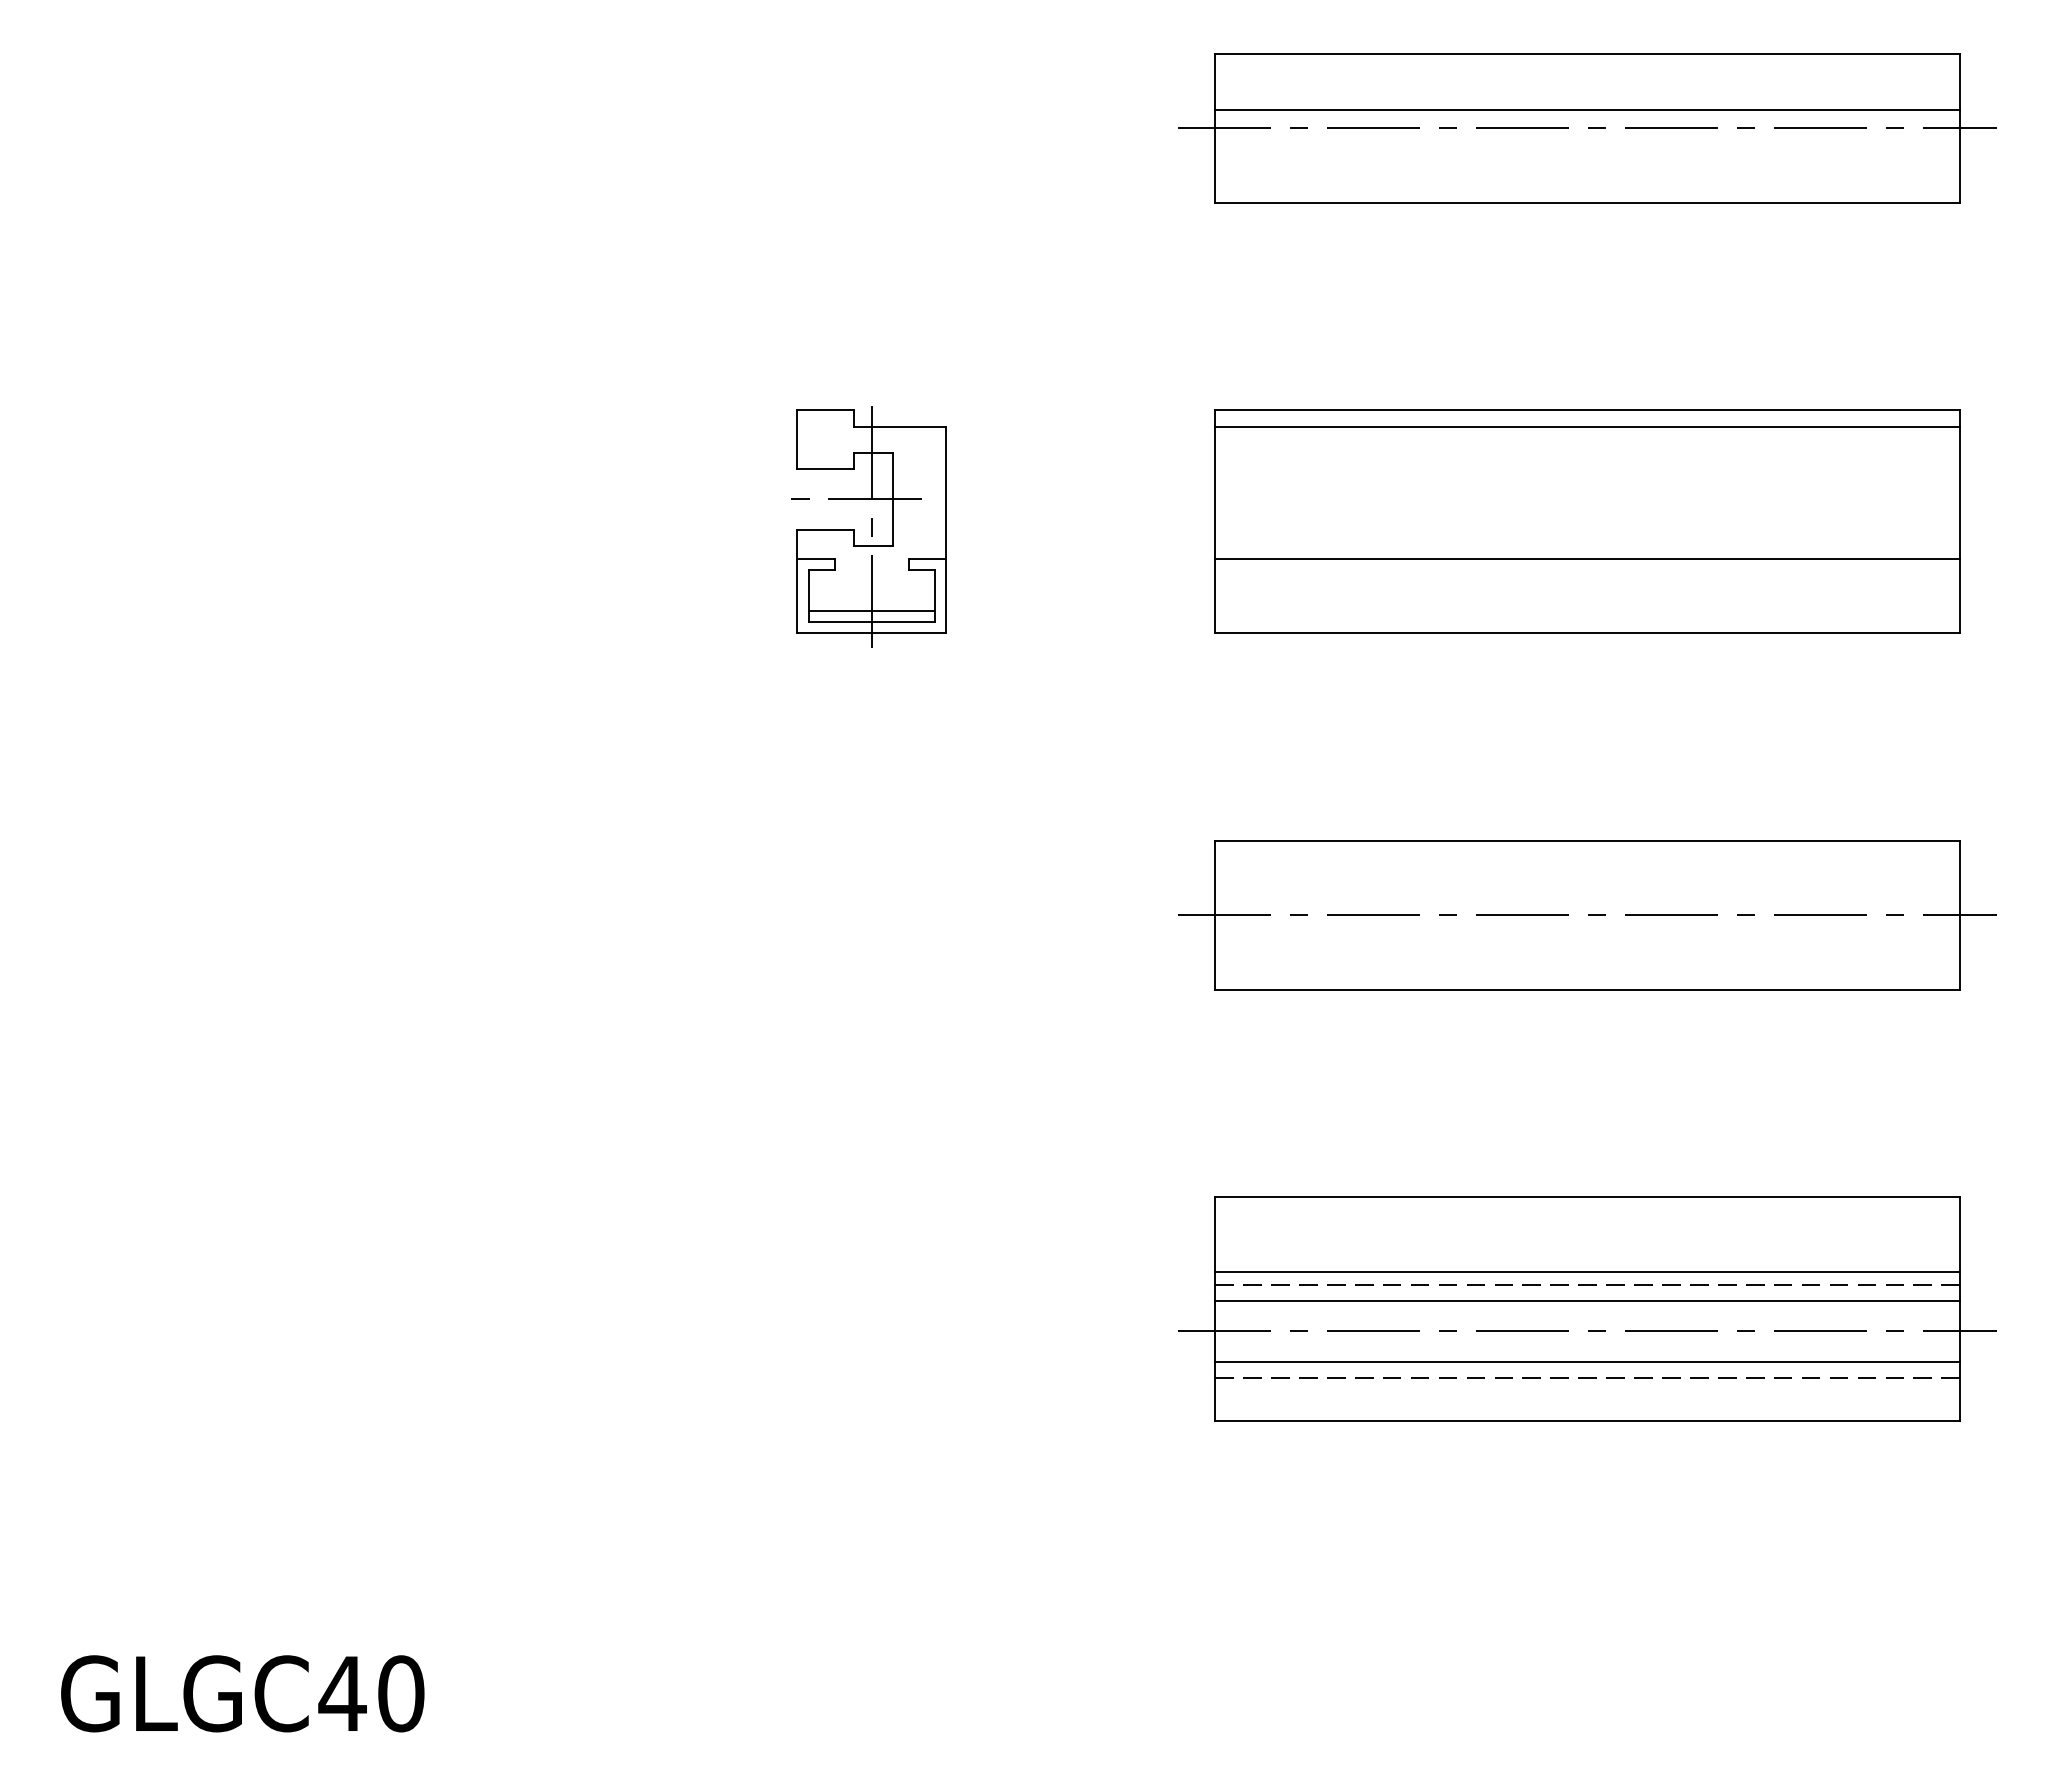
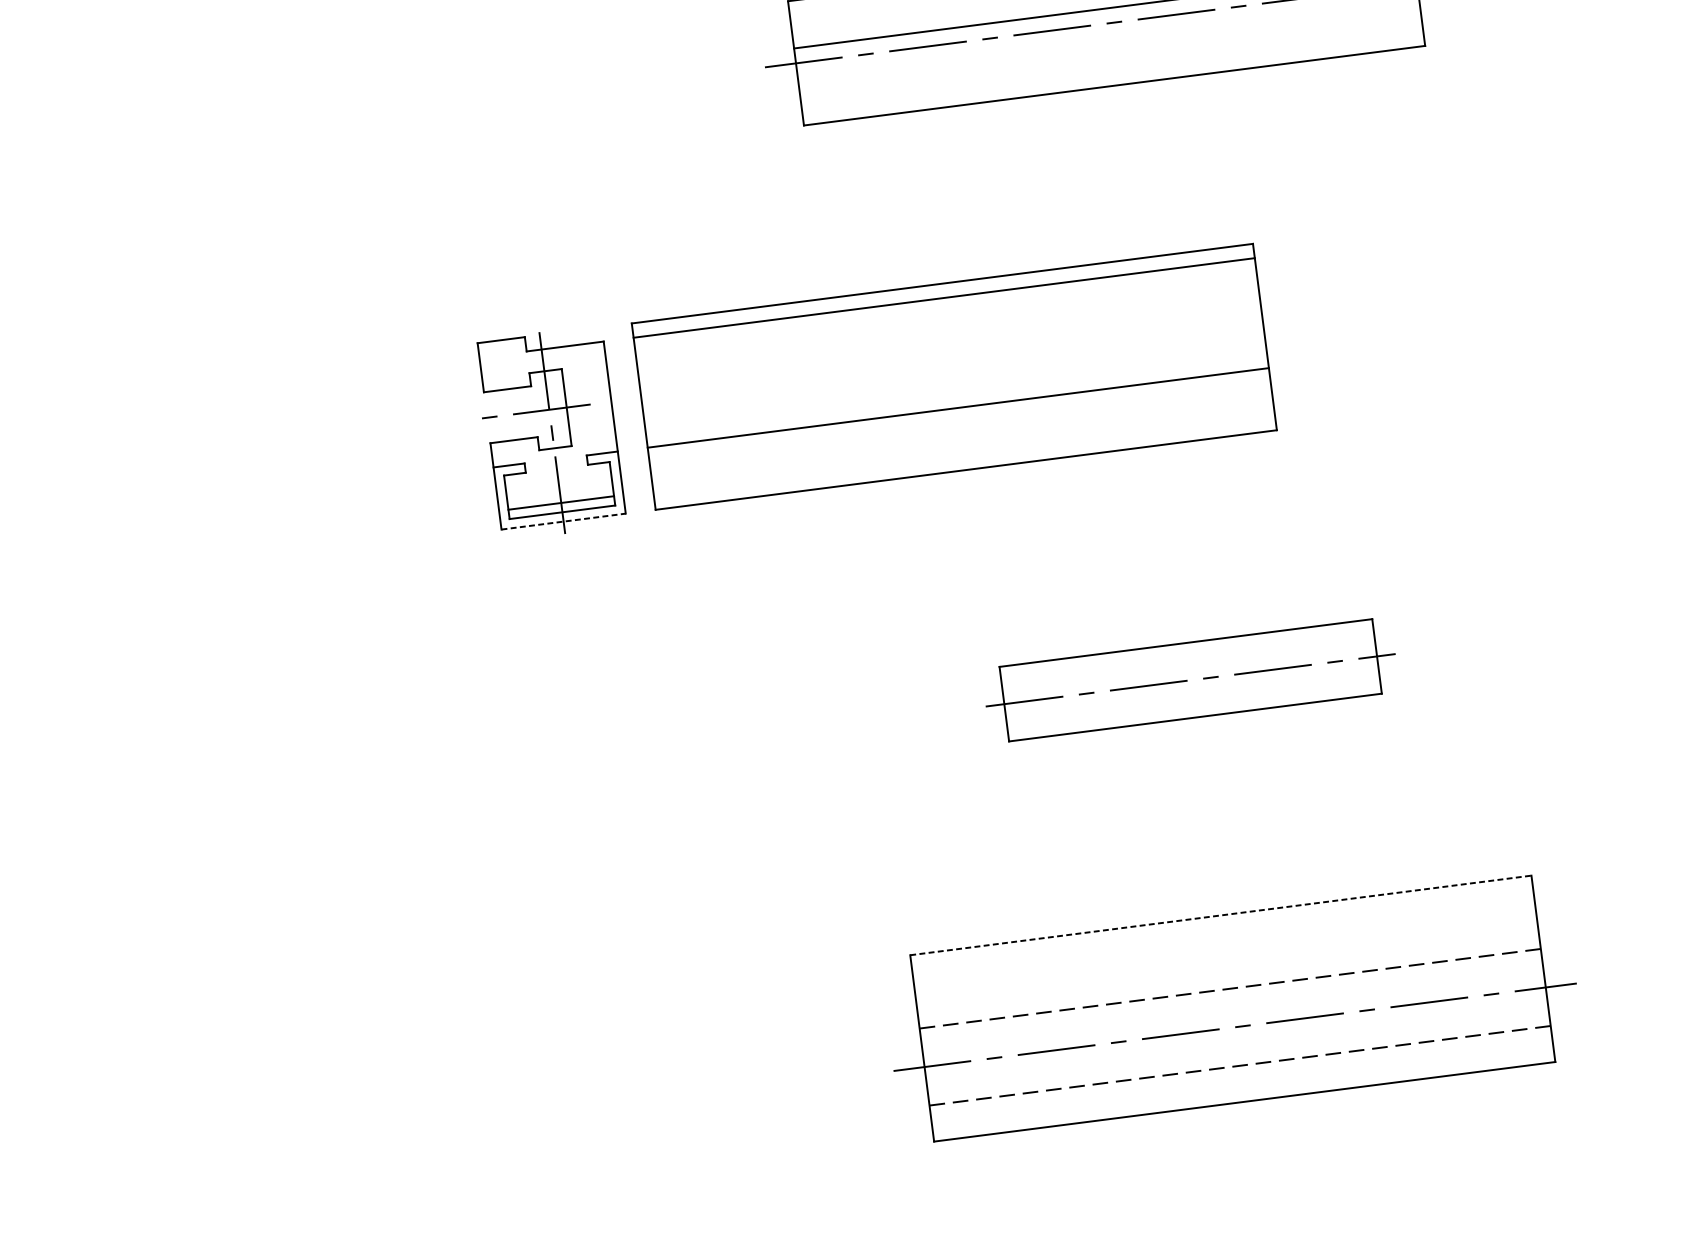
part: (1587, 521) -> (954, 376), moved
line: (872, 633) -> (564, 521), solid -> dashed
part: (1587, 915) -> (1190, 680), size x0.6
line: (1588, 1197) -> (1221, 915), solid -> dashed
line: (1587, 1271) -> (1228, 977), removed
line: (1587, 1300) -> (1231, 1001), removed
line: (1587, 1361) -> (1238, 1052), removed

